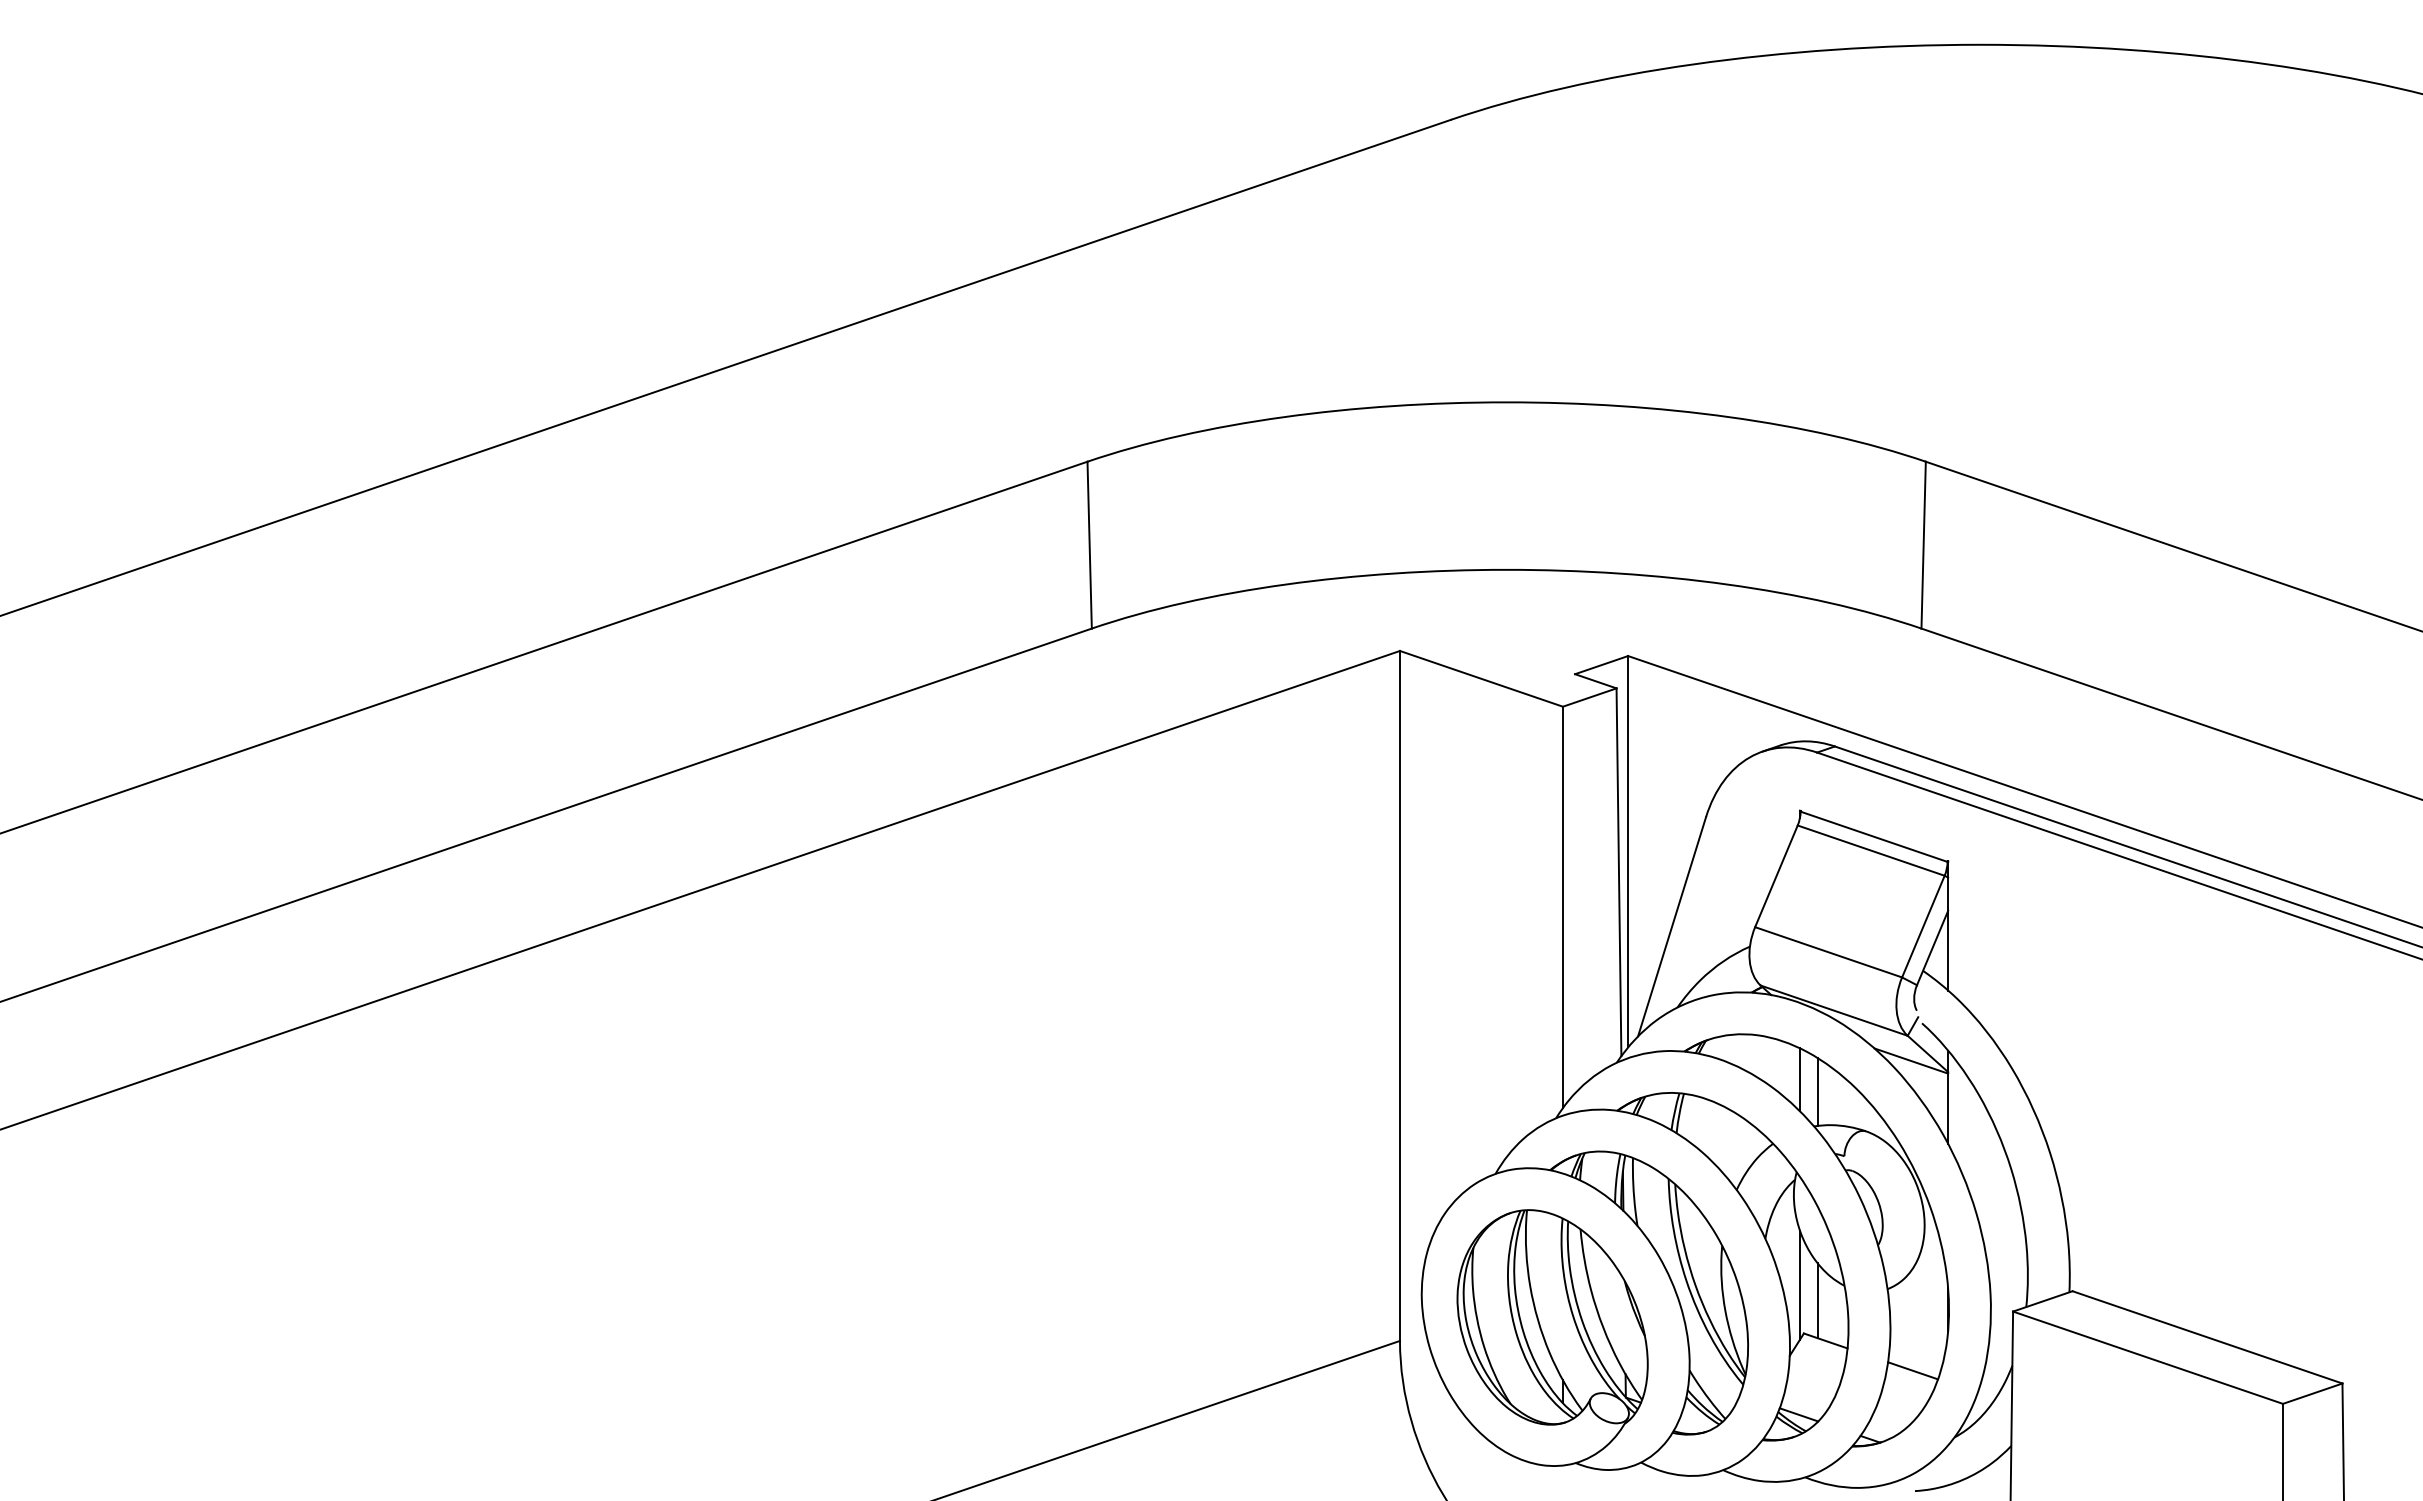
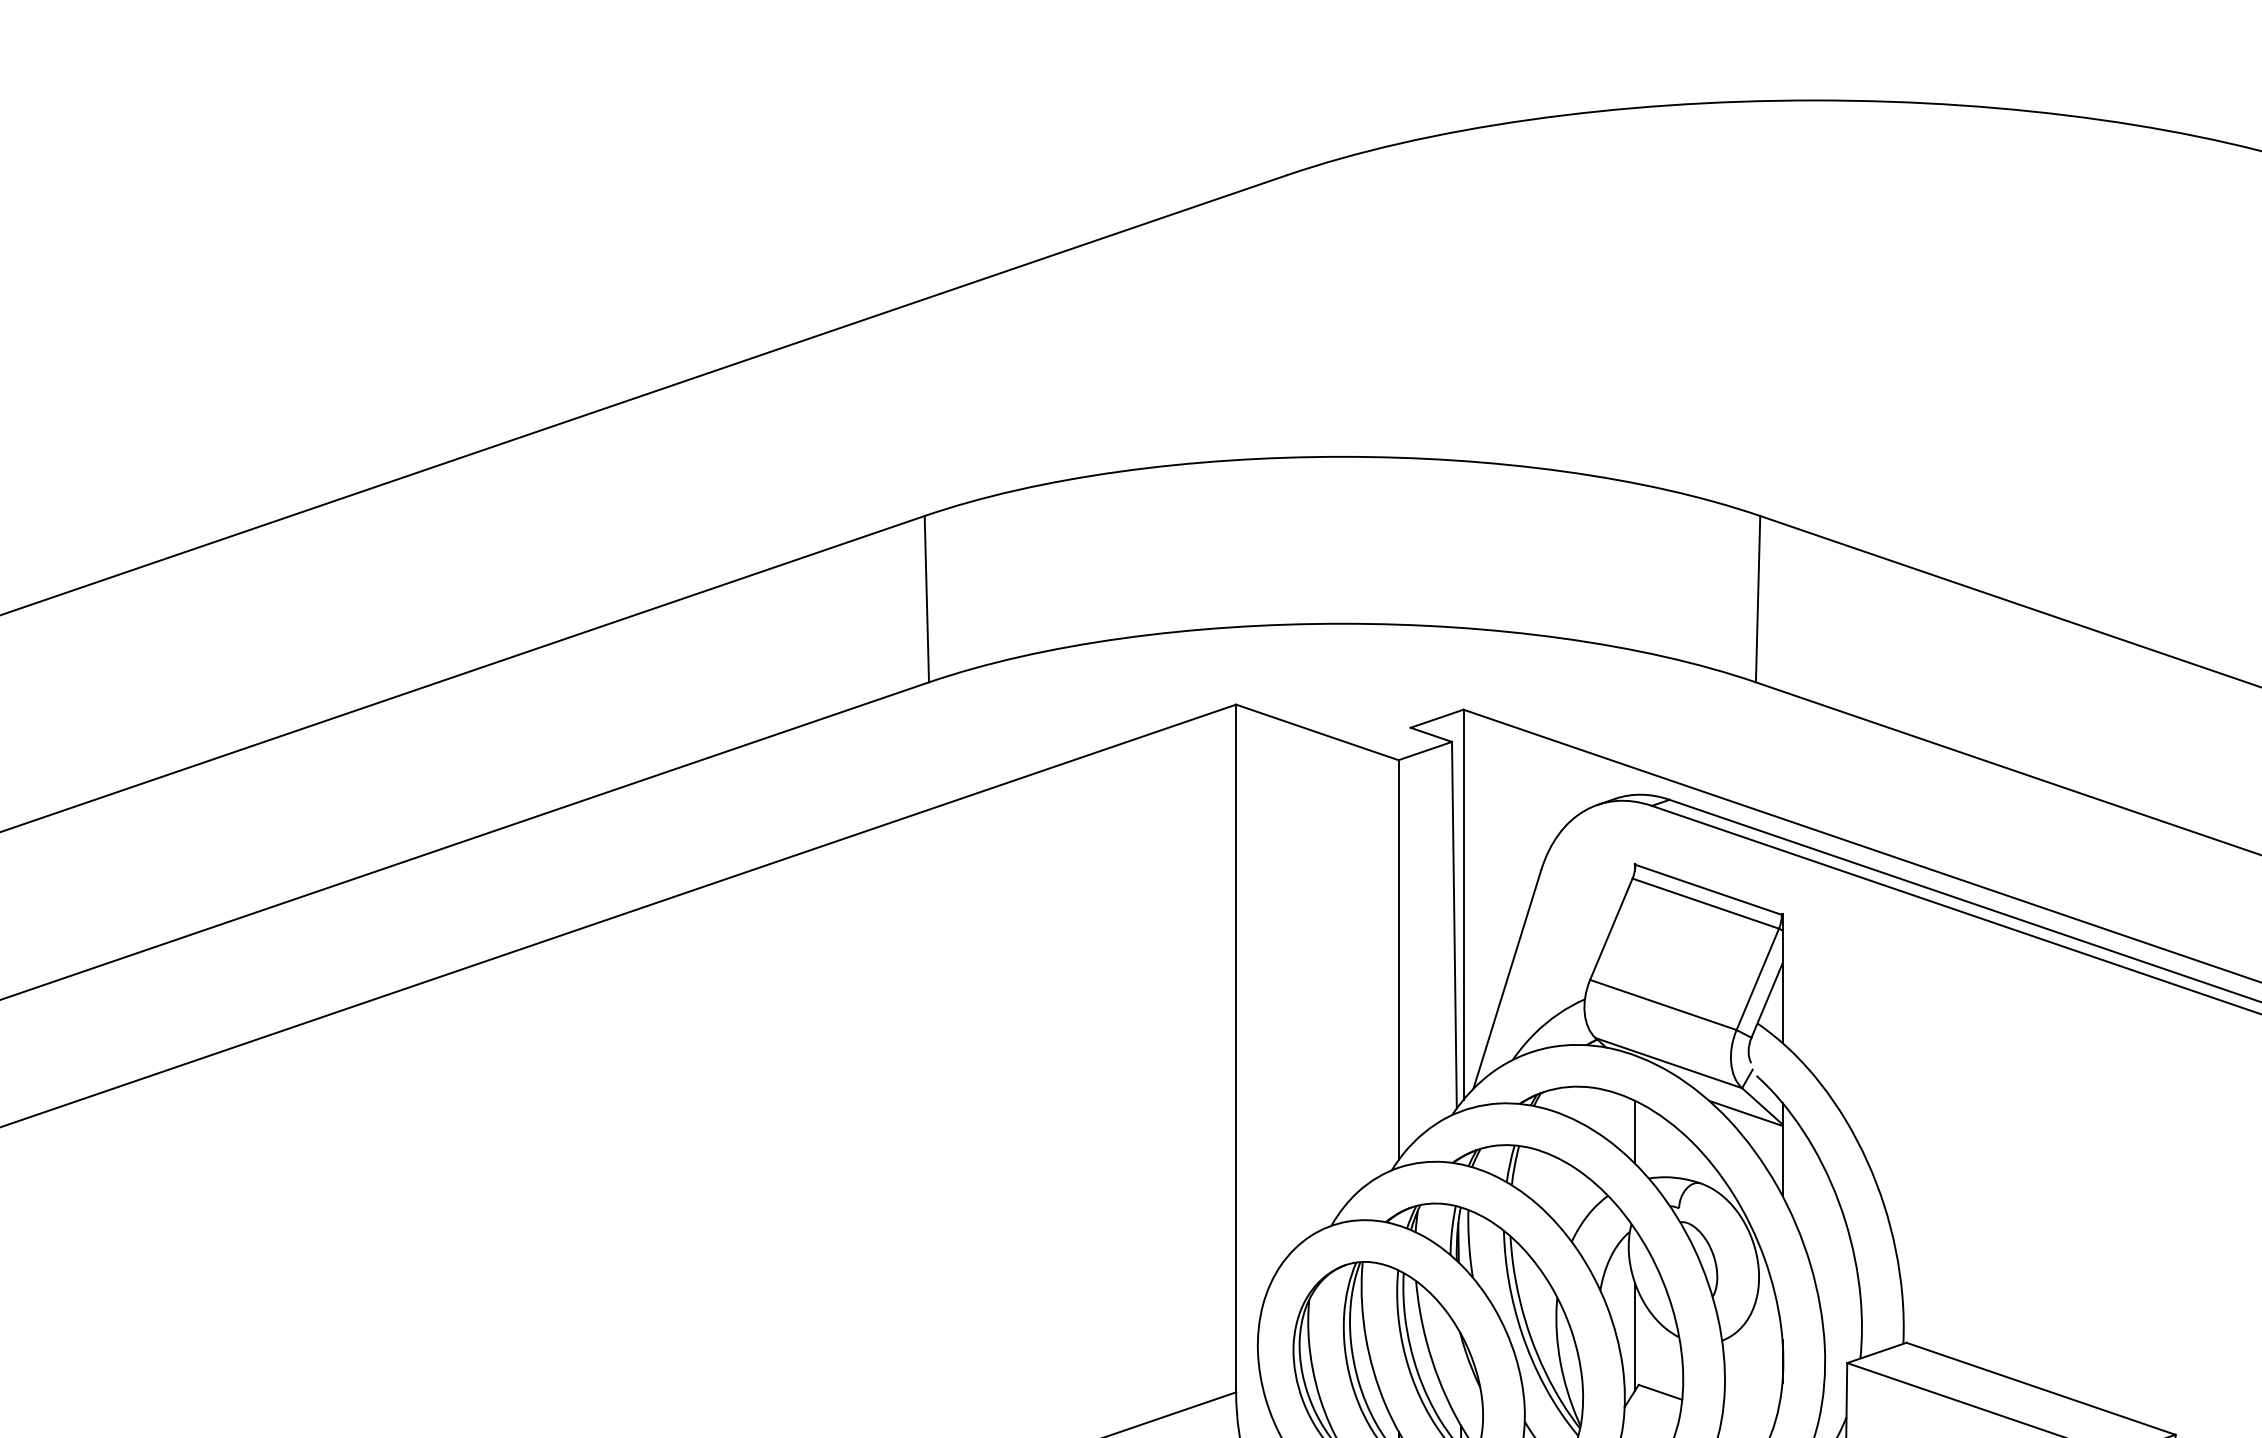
line: (1817, 1091) -> (1652, 1143), removed
line: (1817, 1300) -> (1652, 1352), removed
line: (1913, 1370) -> (1747, 1421), removed

